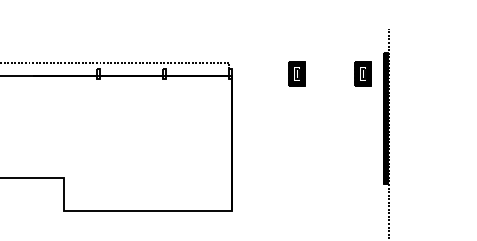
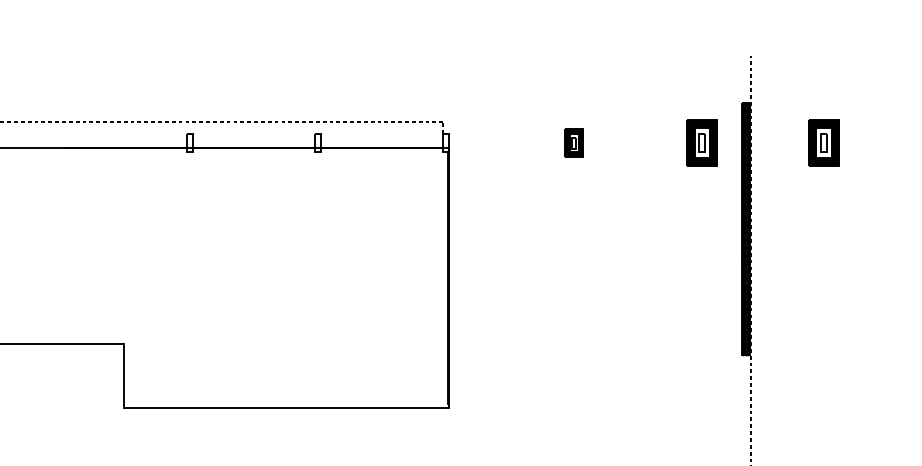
part: (296, 73) -> (573, 142), size x0.6
part: (425, 73) -> (822, 142), added

